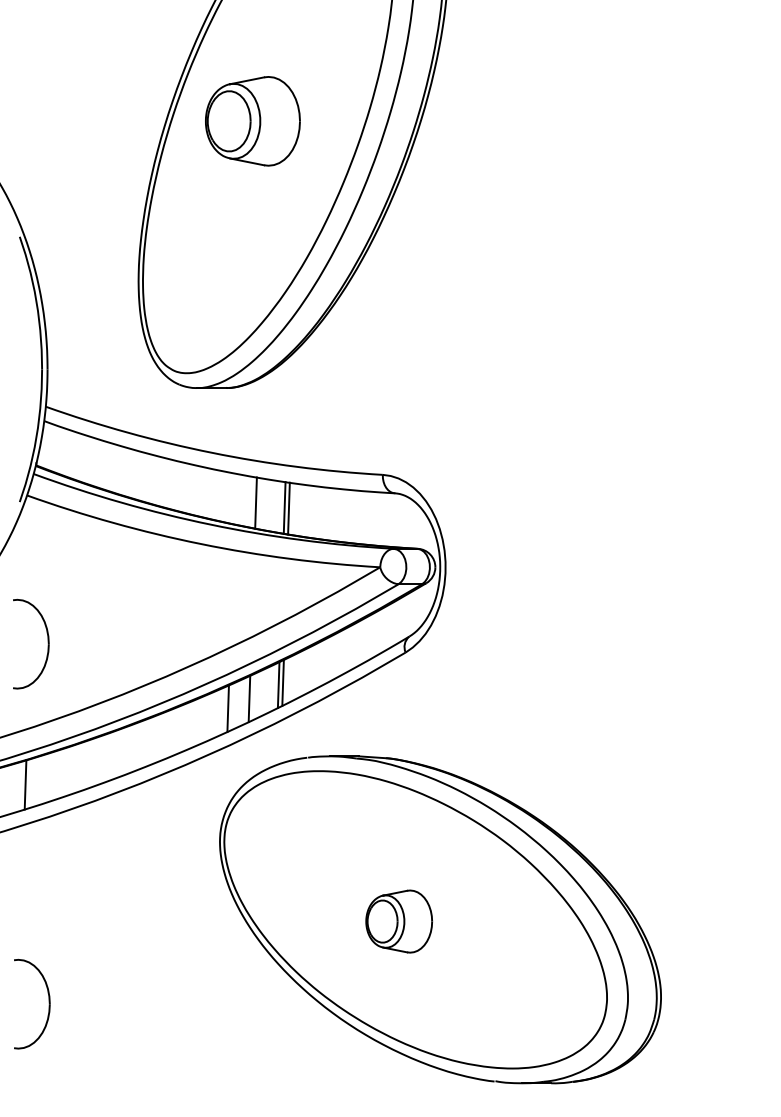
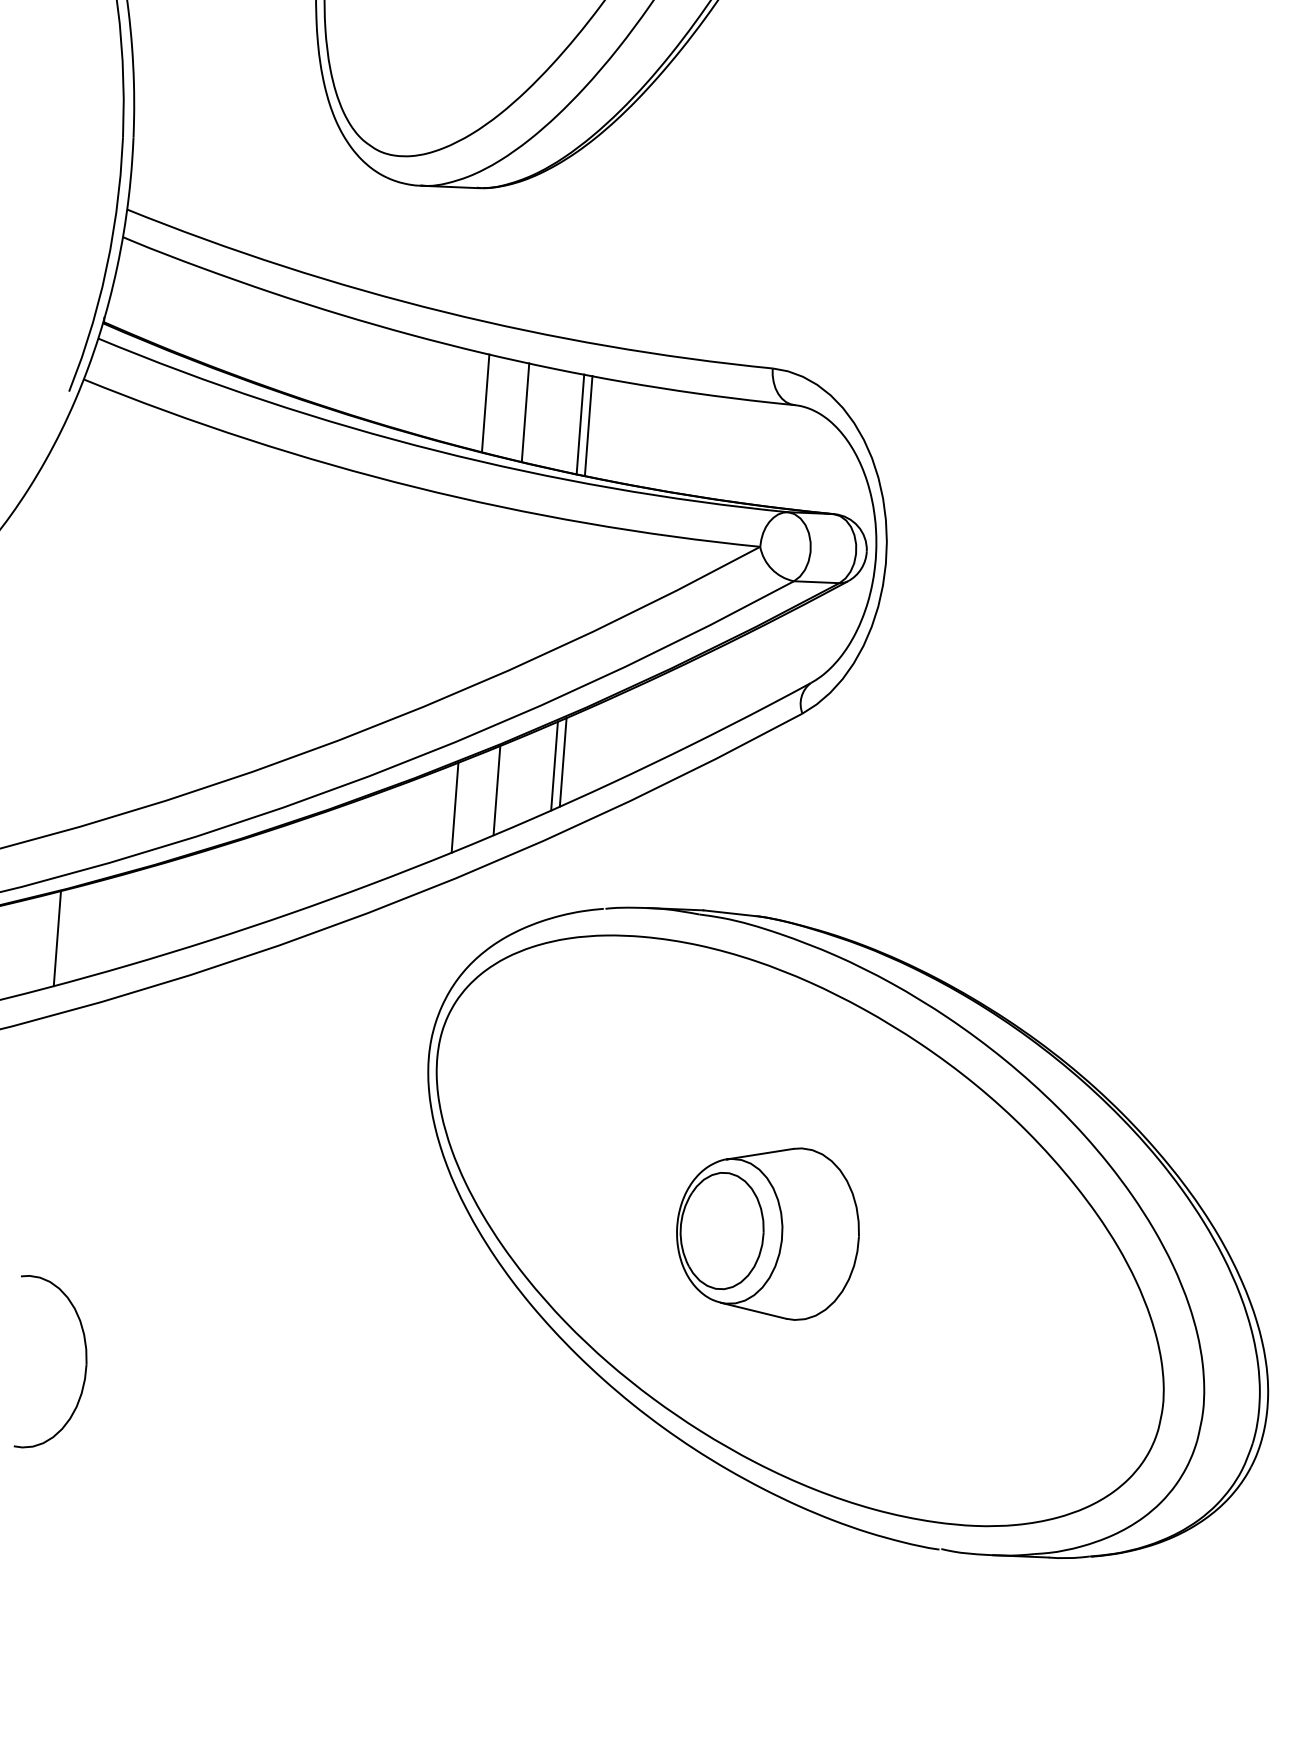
line: (235, 498) -> (486, 402), added
part: (47, 644) -> (111, 669), removed
part: (399, 921) -> (768, 1232), size x1.43

